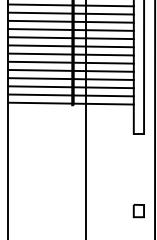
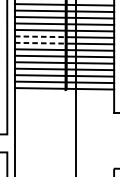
line: (40, 37) -> (40, 36), solid -> dashed
line: (40, 45) -> (40, 42), solid -> dashed

